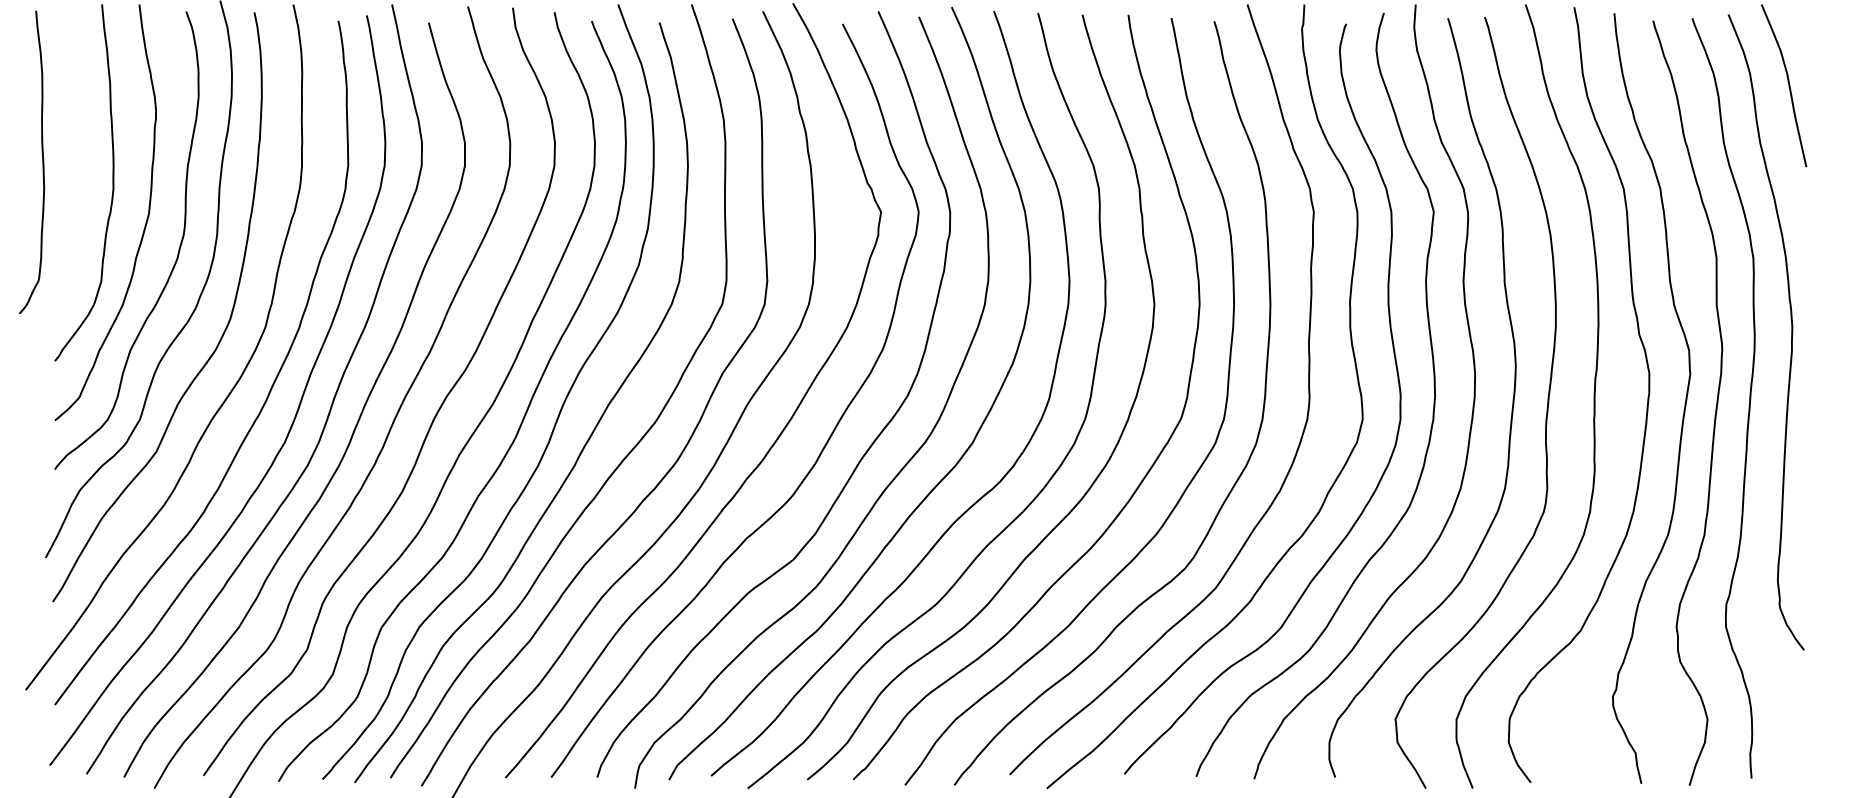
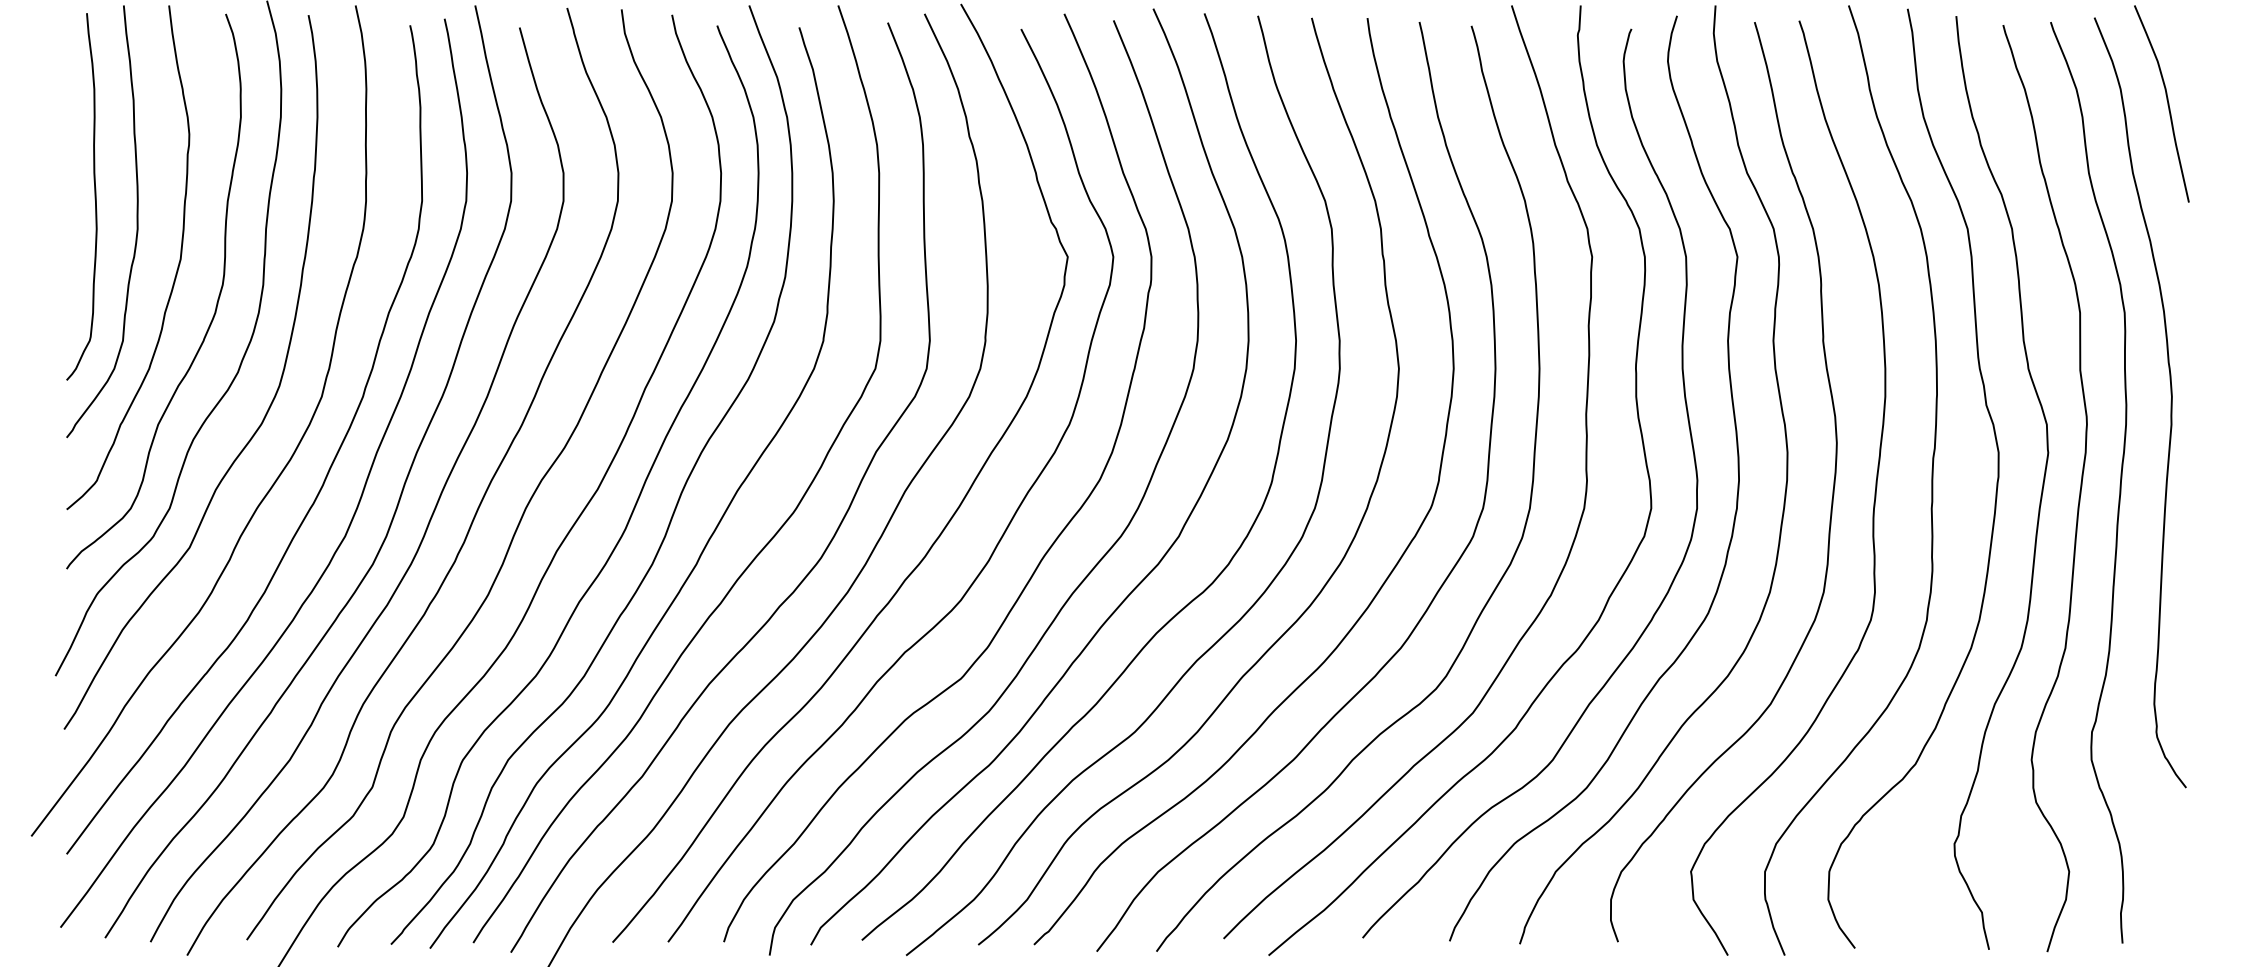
curve: (42, 162) -> (94, 196), moved

